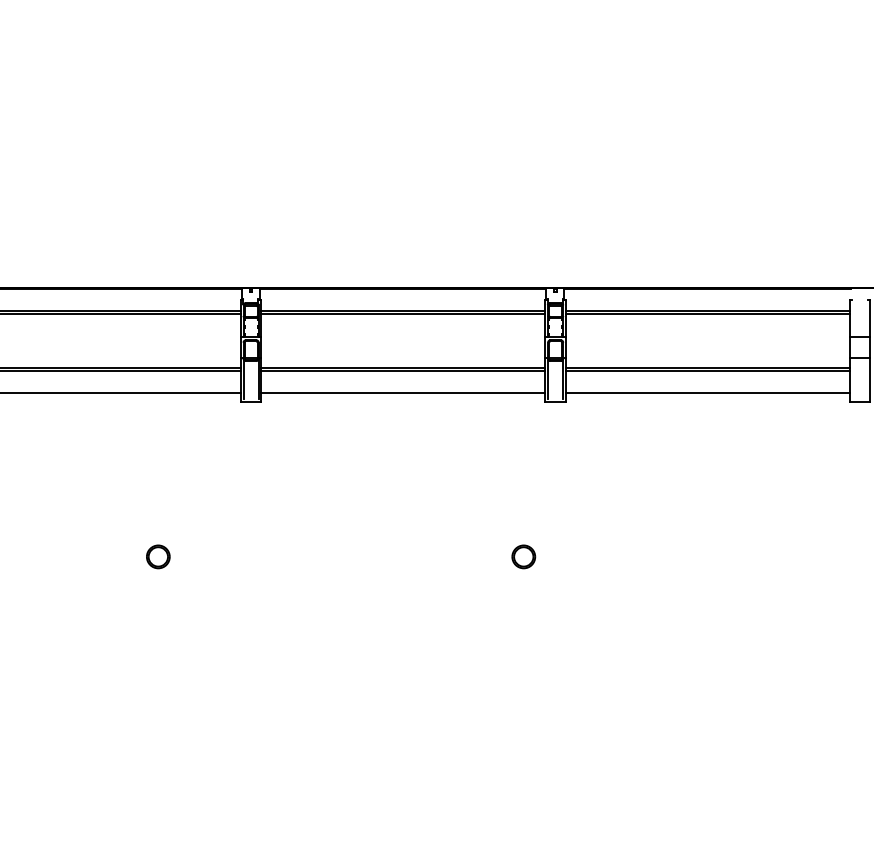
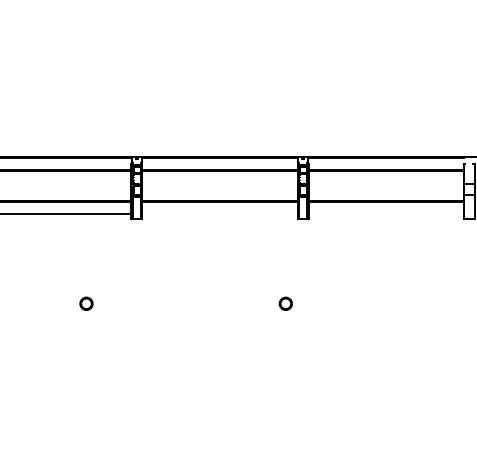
line: (402, 393) -> (219, 214), removed
line: (706, 393) -> (385, 214), removed

